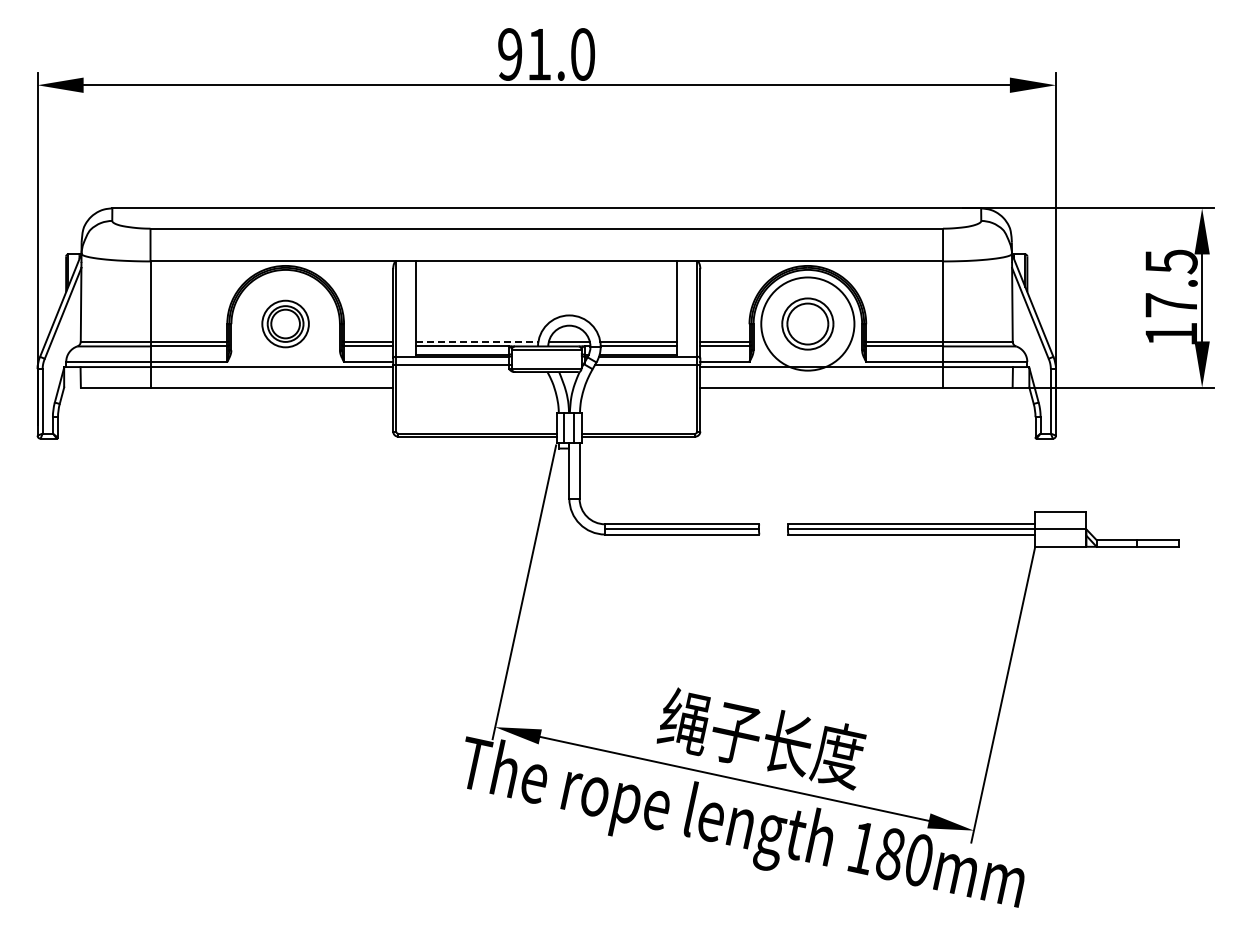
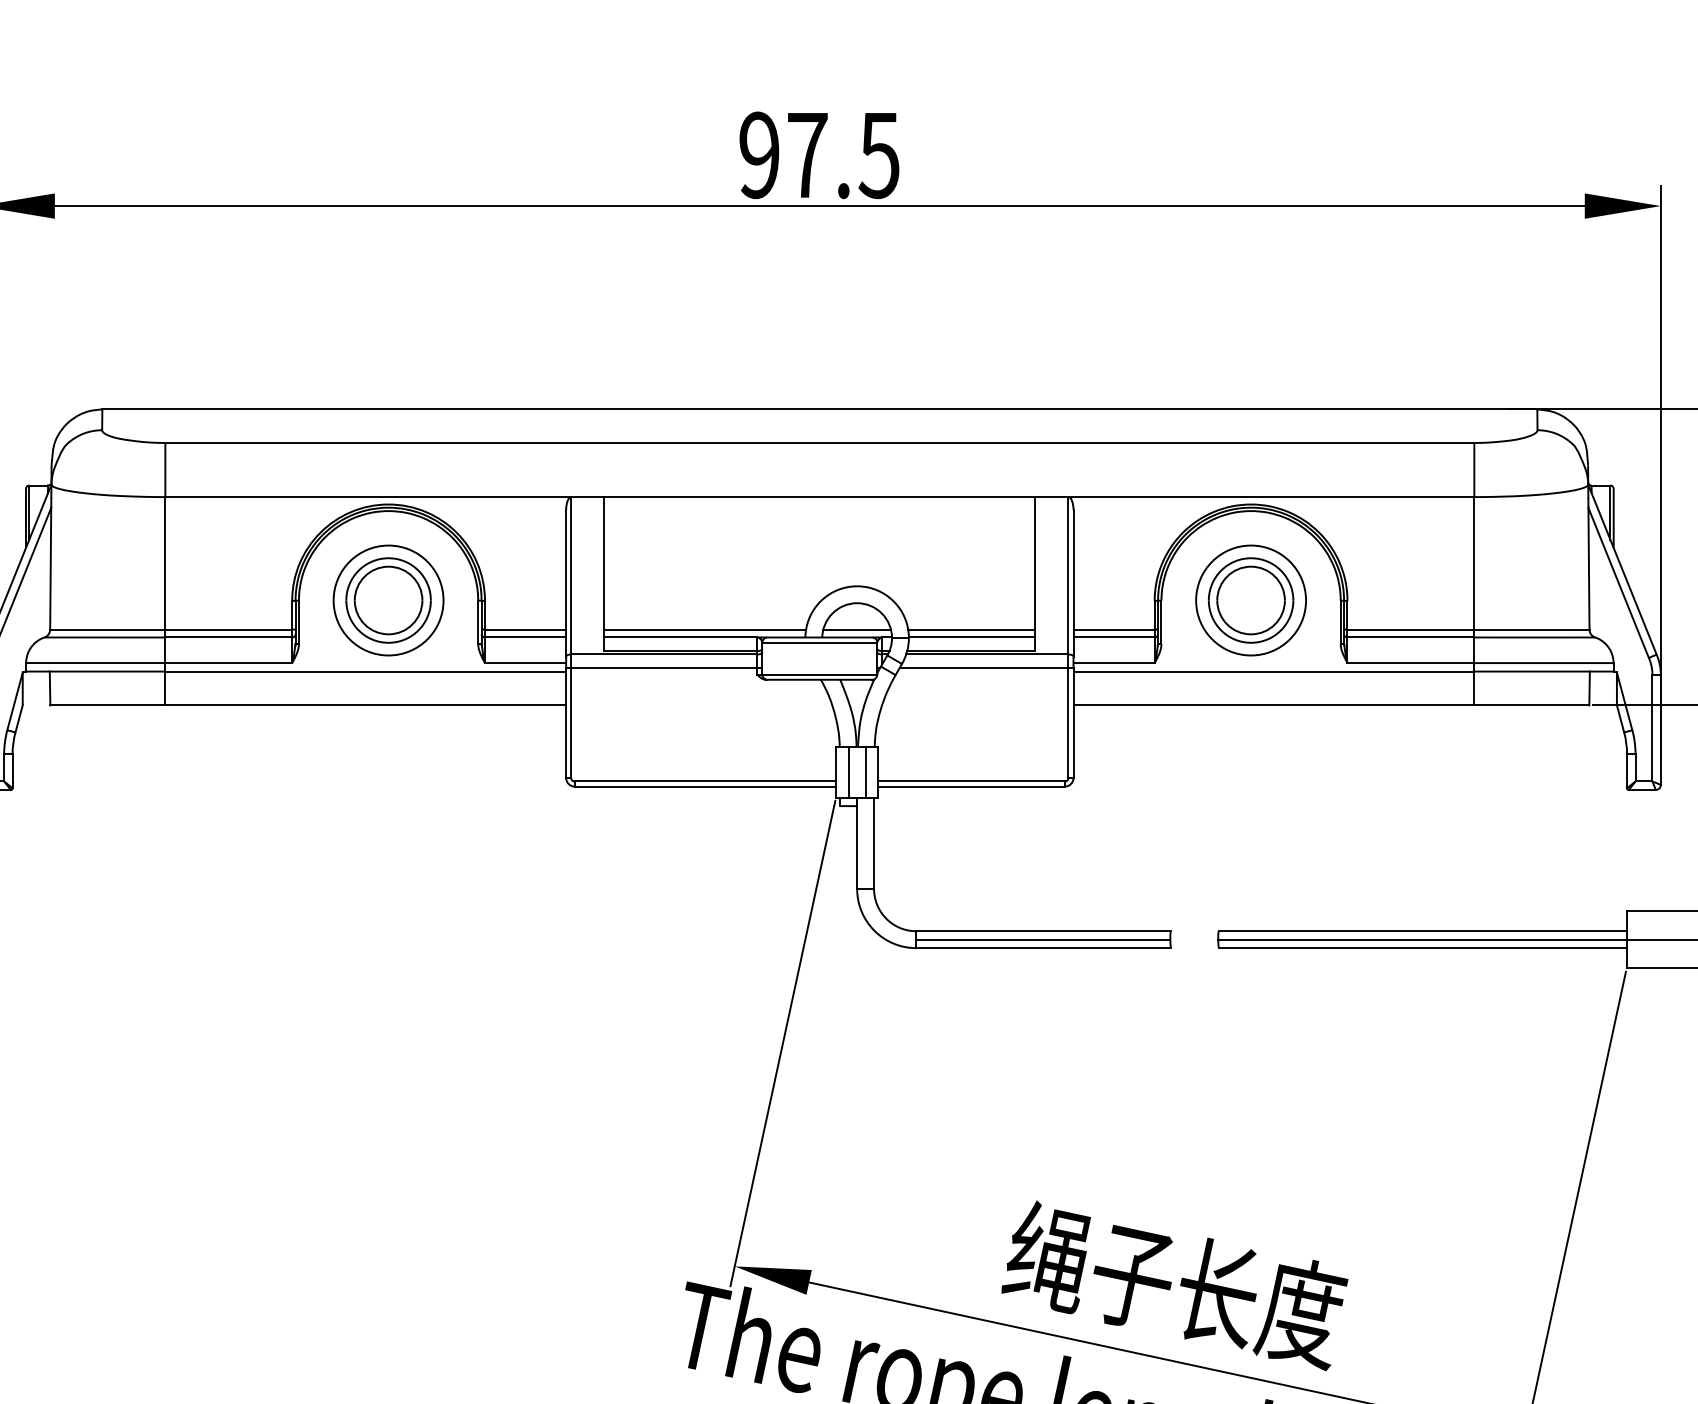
text: (560, 54) -> (842, 155), 91.0 -> 97.5
part: (285, 323) -> (388, 599), size x1.43
circle: (807, 323) -> (1250, 599), size x0.71
line: (477, 341) -> (705, 629), dashed -> solid

